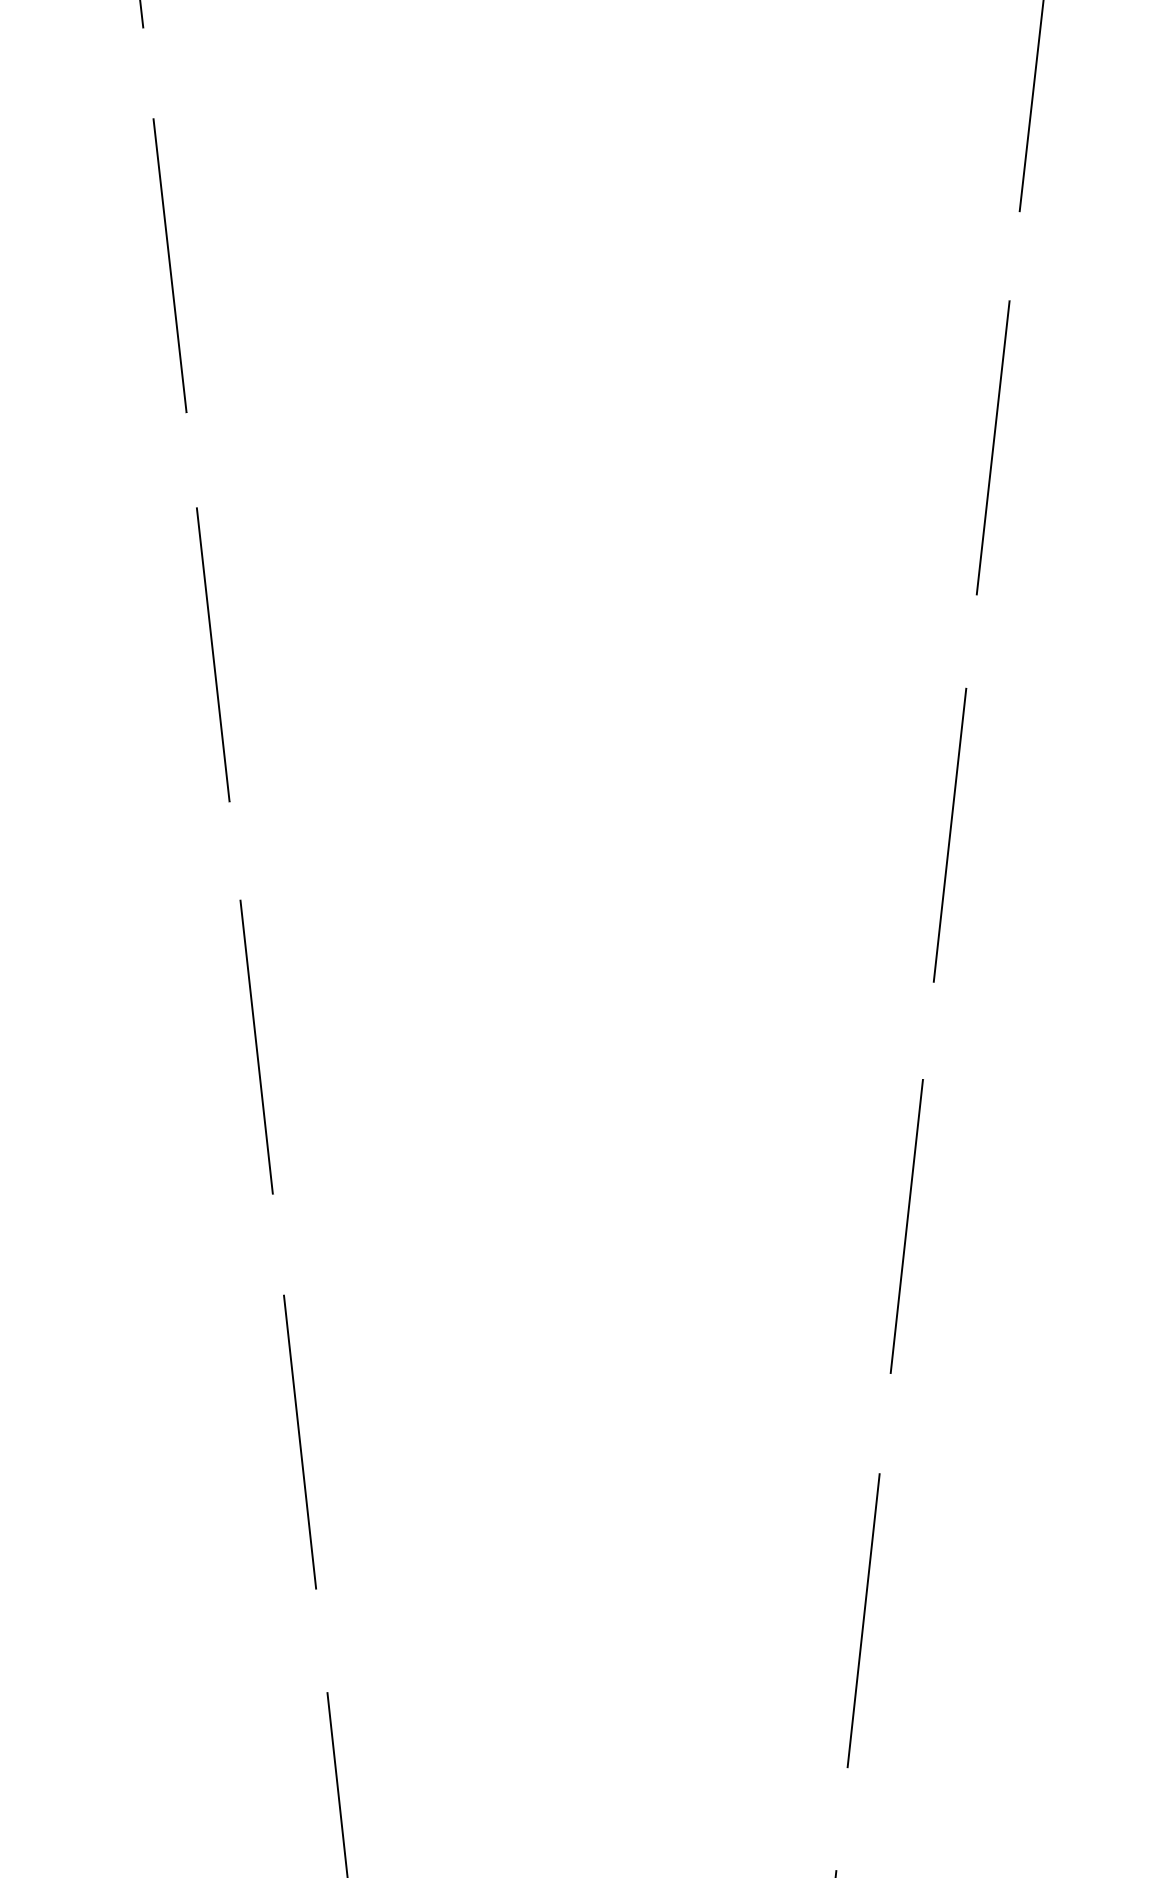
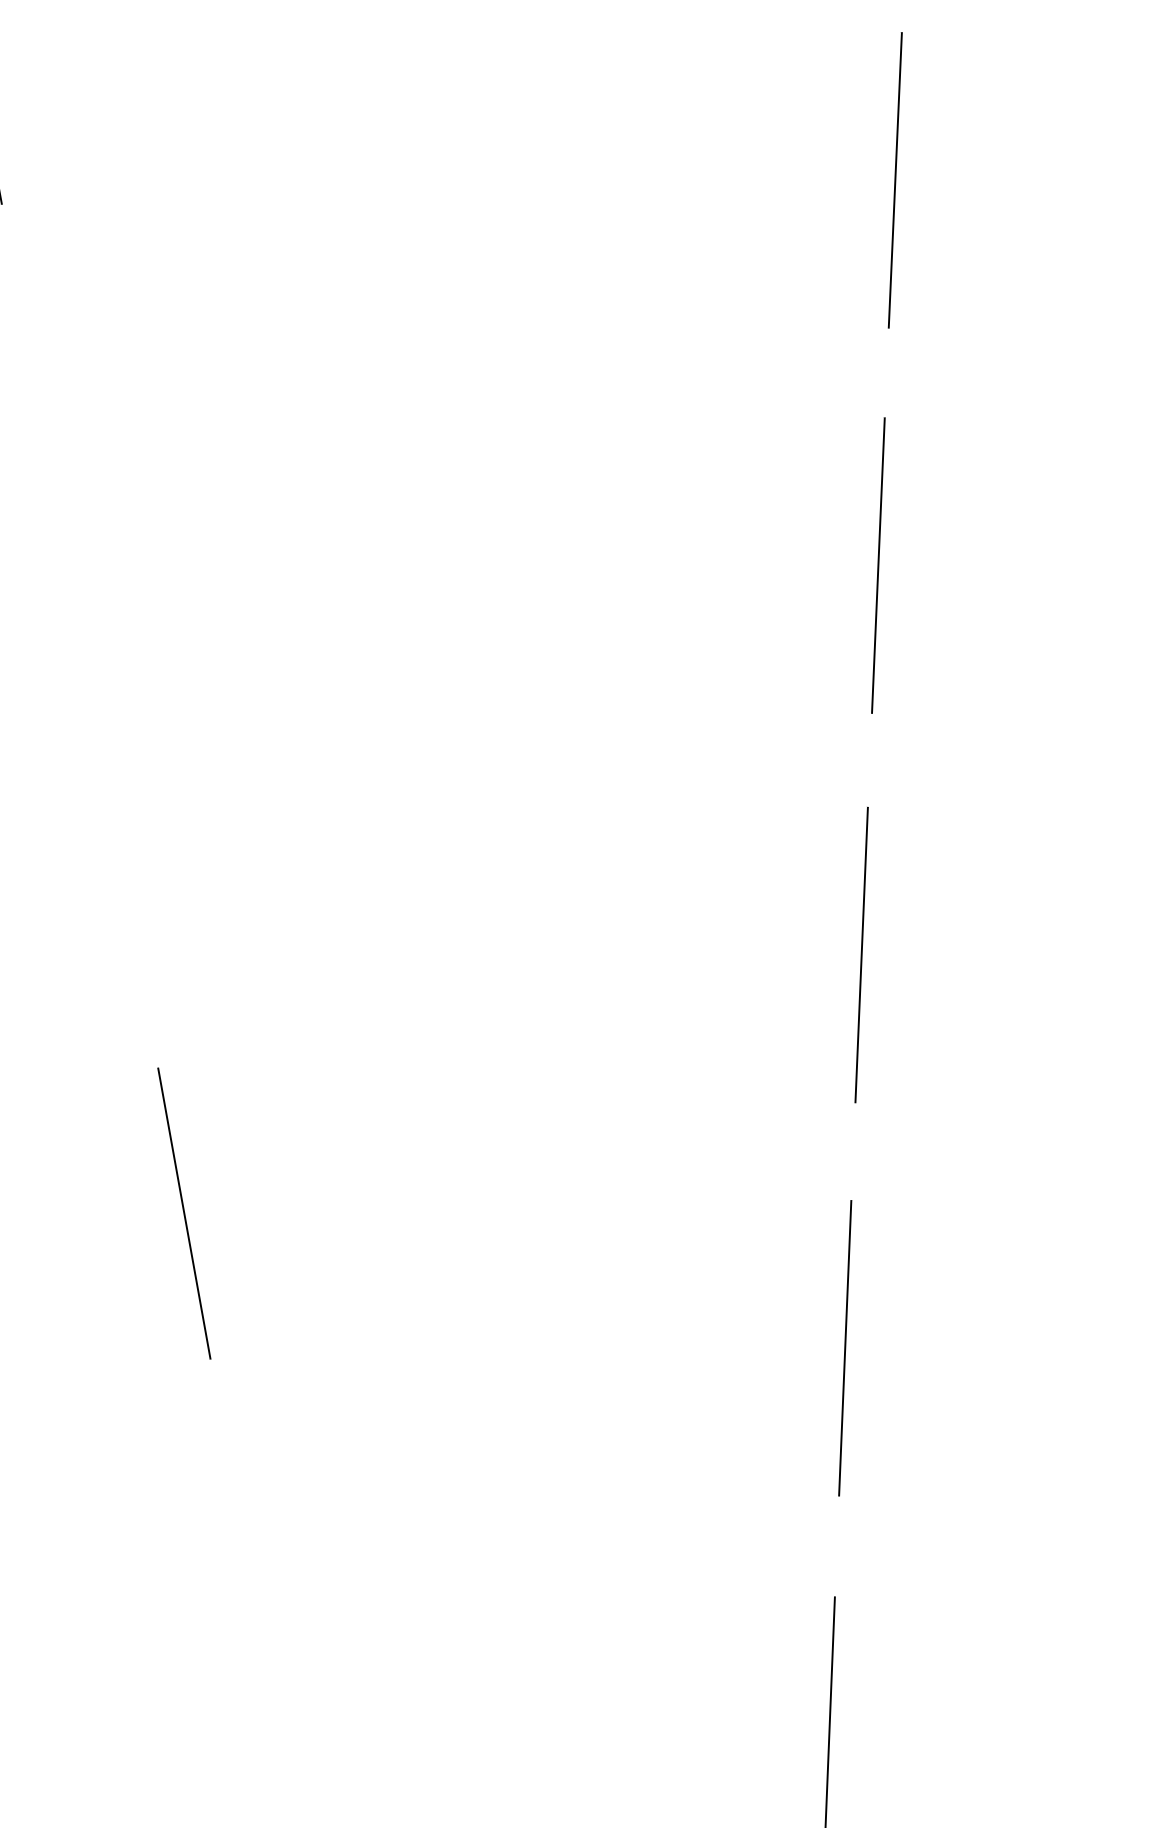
line: (169, 265) -> (44, 439), removed
line: (213, 654) -> (114, 824), removed
line: (299, 1441) -> (253, 1604), removed

